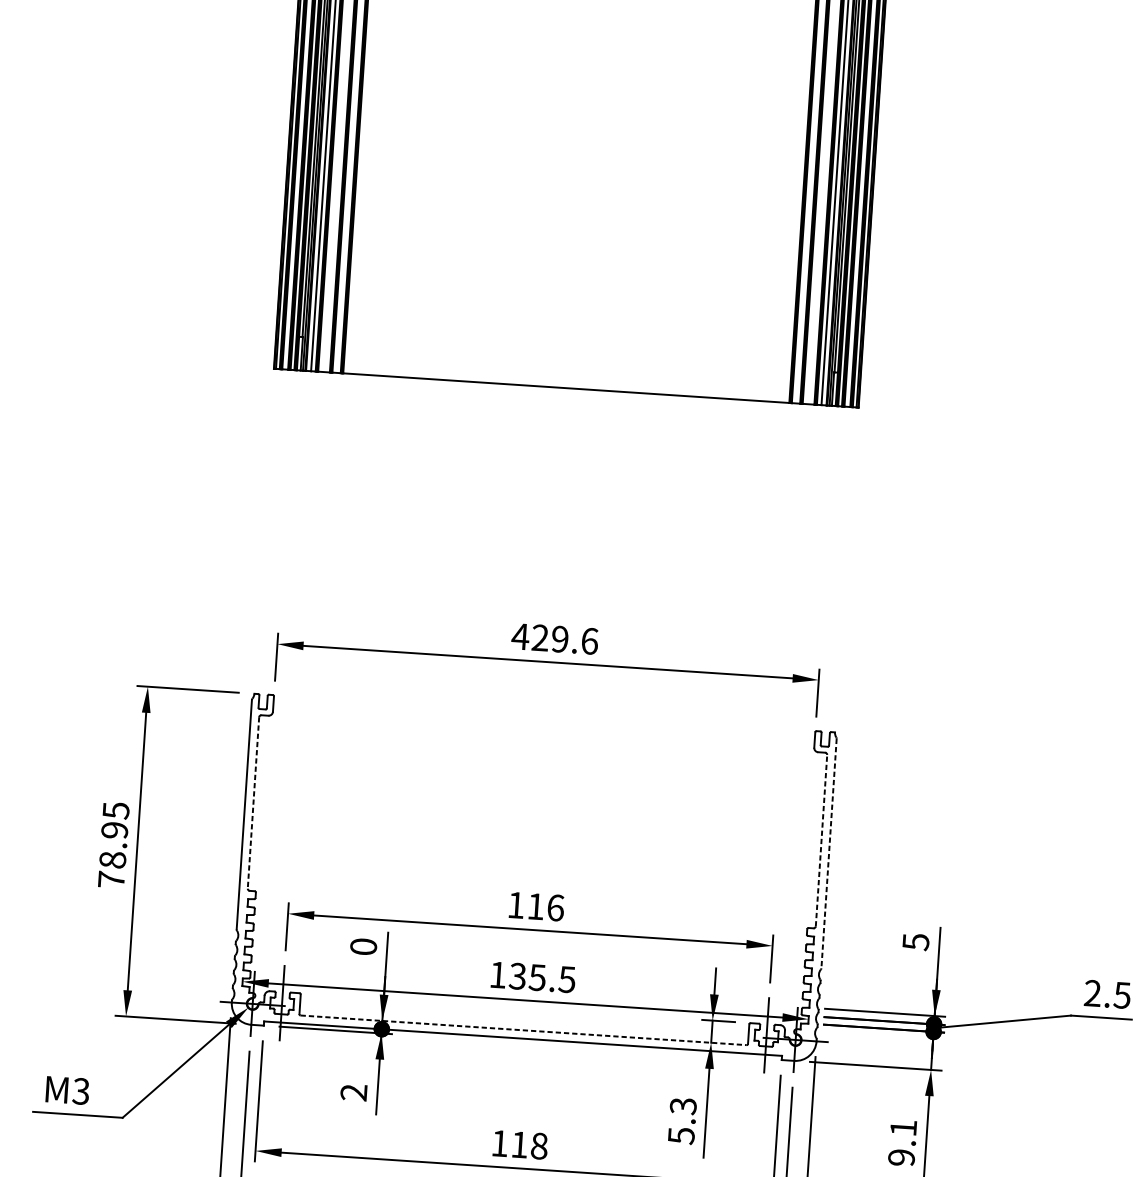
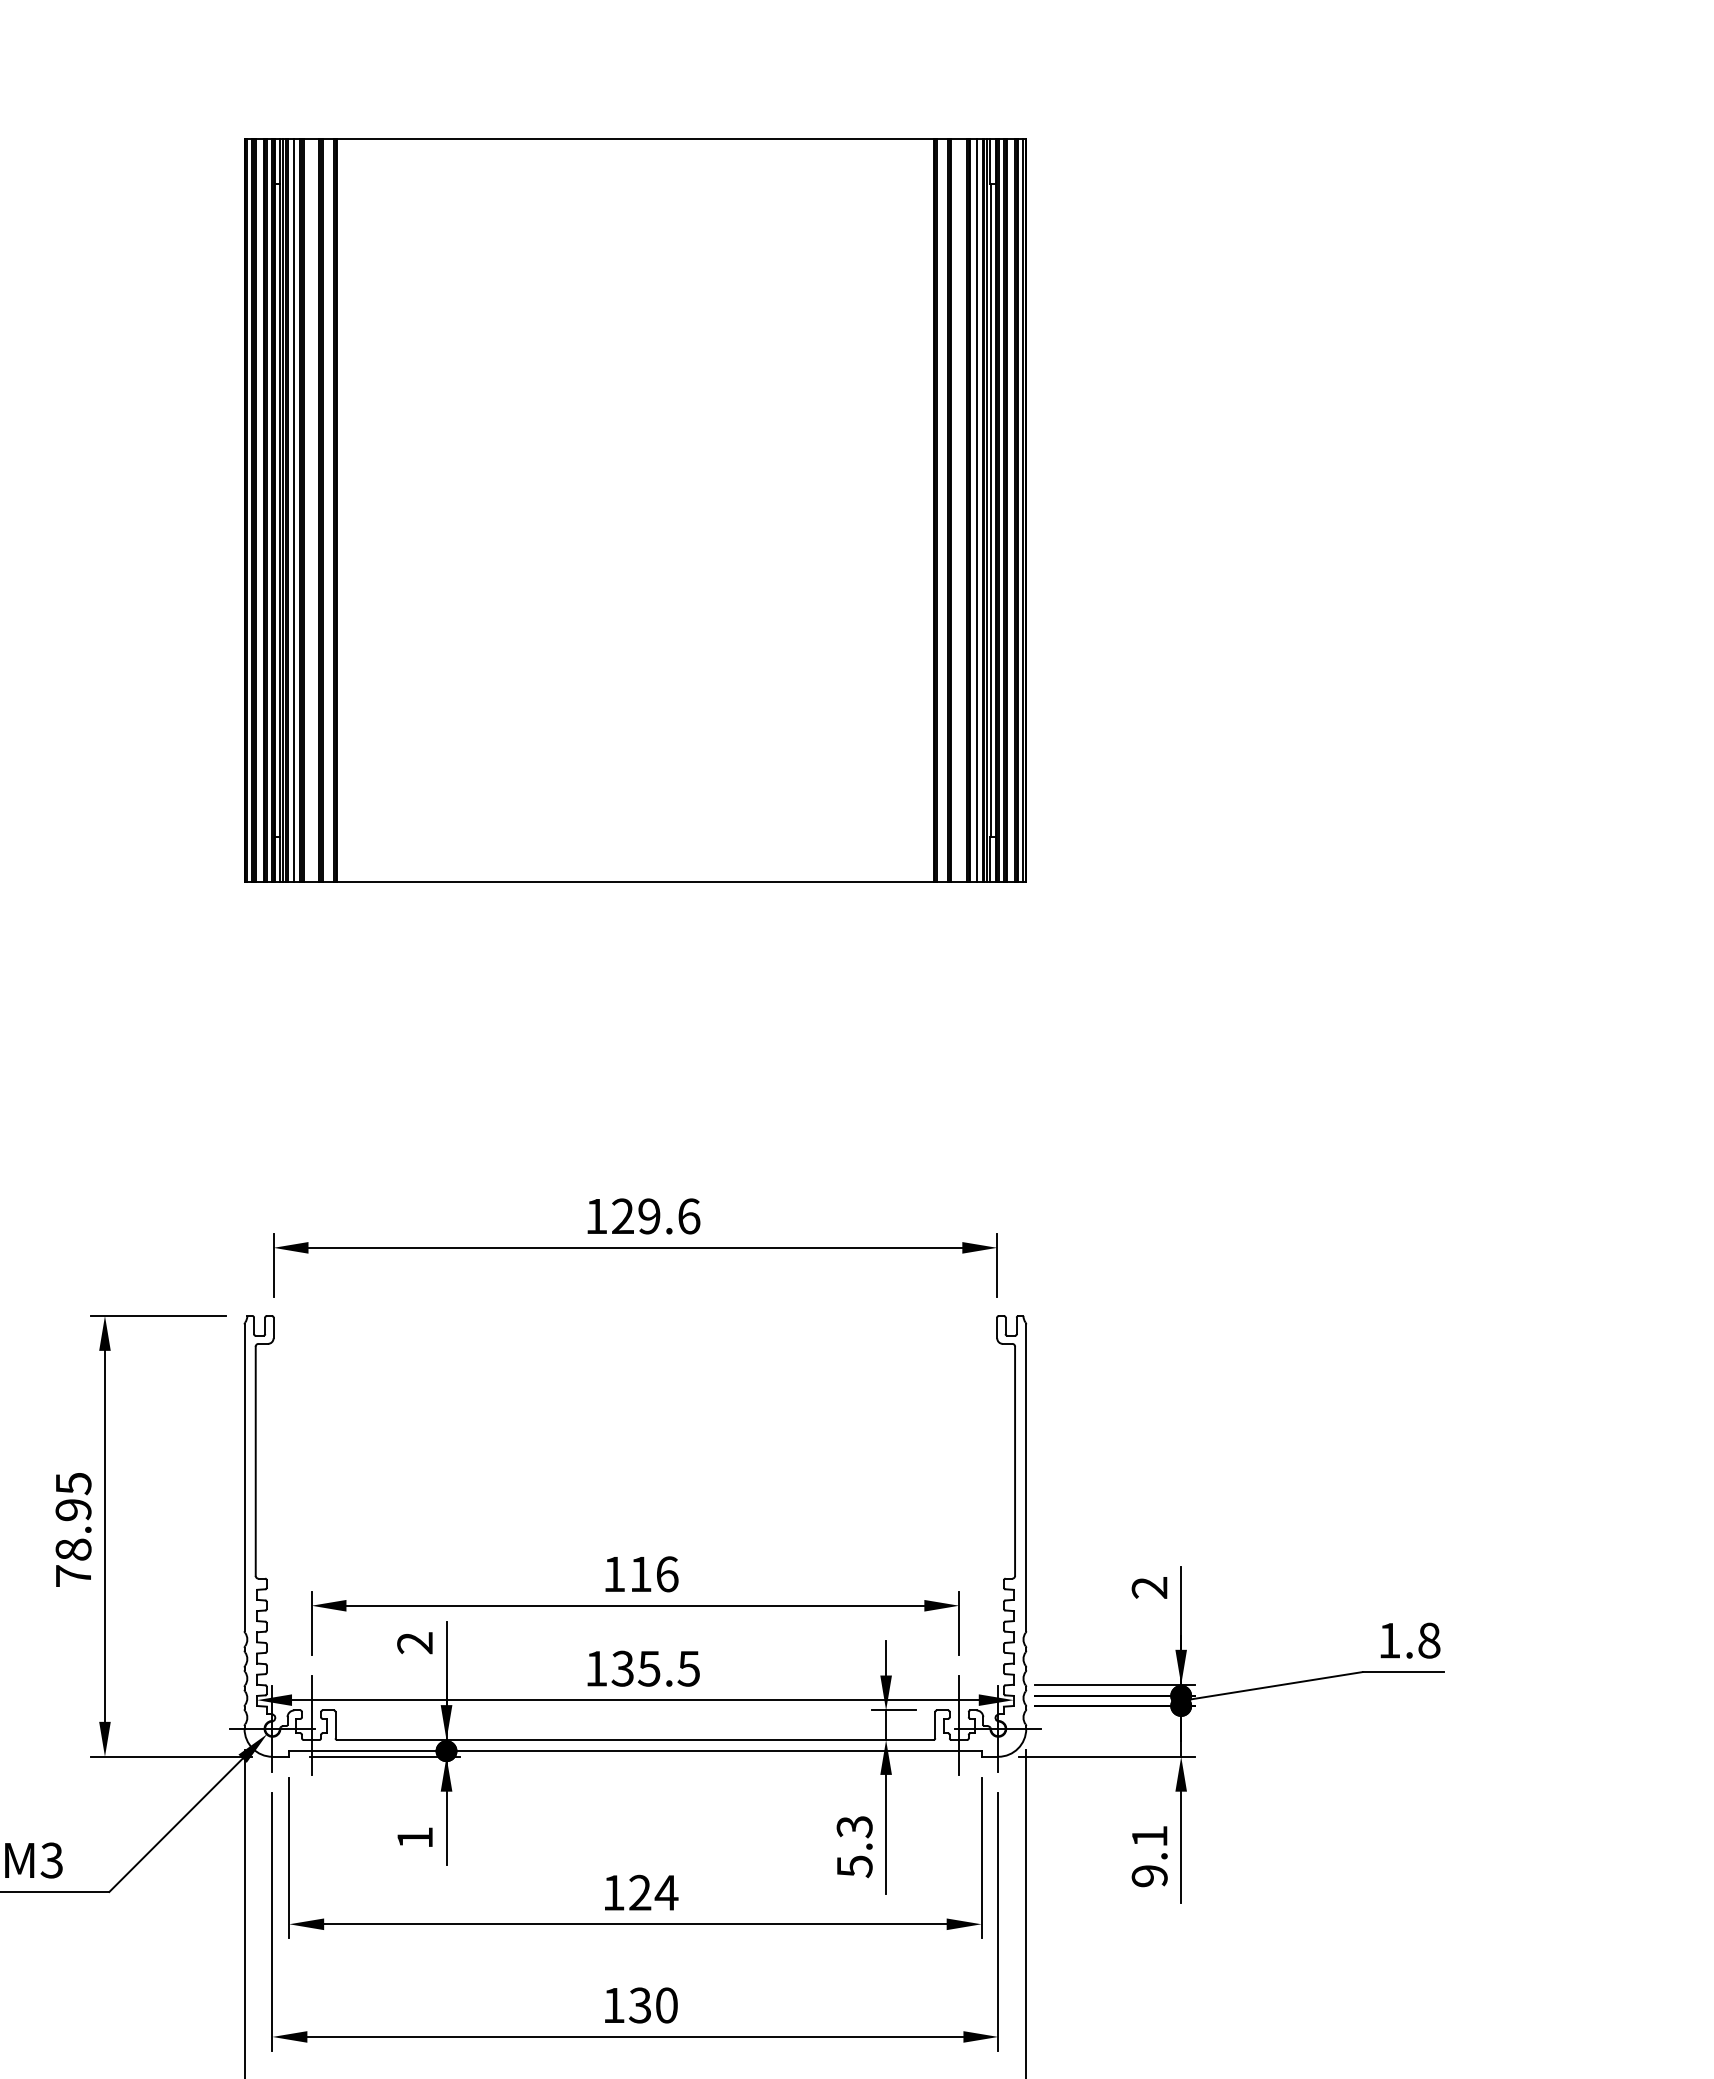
text: (520, 636) -> (596, 1216), 429.6 -> 129.6
line: (253, 803) -> (255, 1461), dashed -> solid
line: (821, 840) -> (1015, 1461), dashed -> solid
line: (829, 854) -> (1026, 1478), dashed -> solid
text: (915, 942) -> (1149, 1588), 5 -> 2
text: (363, 947) -> (415, 1643), 0 -> 2
text: (1107, 994) -> (1409, 1640), 2.5 -> 1.8
line: (523, 1030) -> (635, 1740), dashed -> solid
text: (353, 1092) -> (414, 1837), 2 -> 1
text: (529, 1145) -> (653, 1892), 118 -> 124

